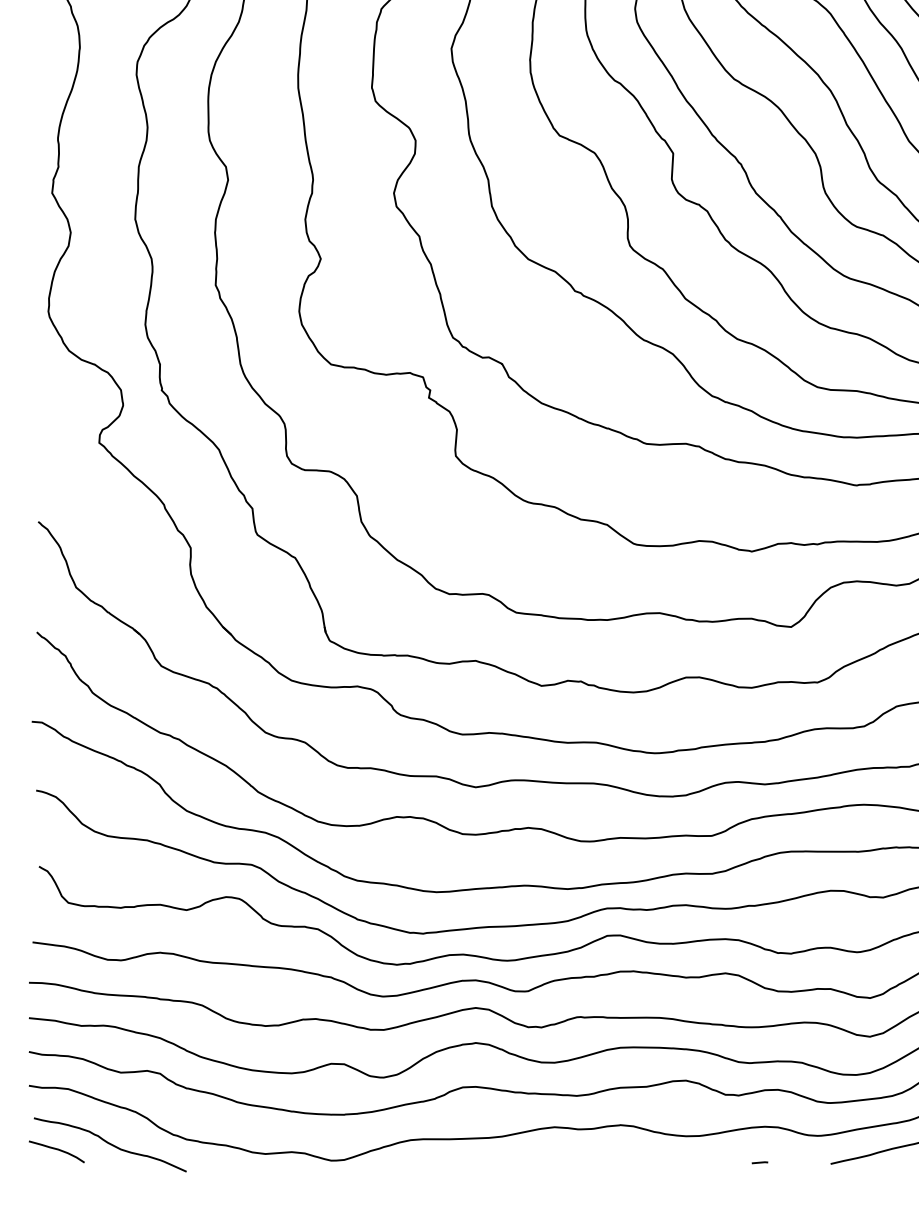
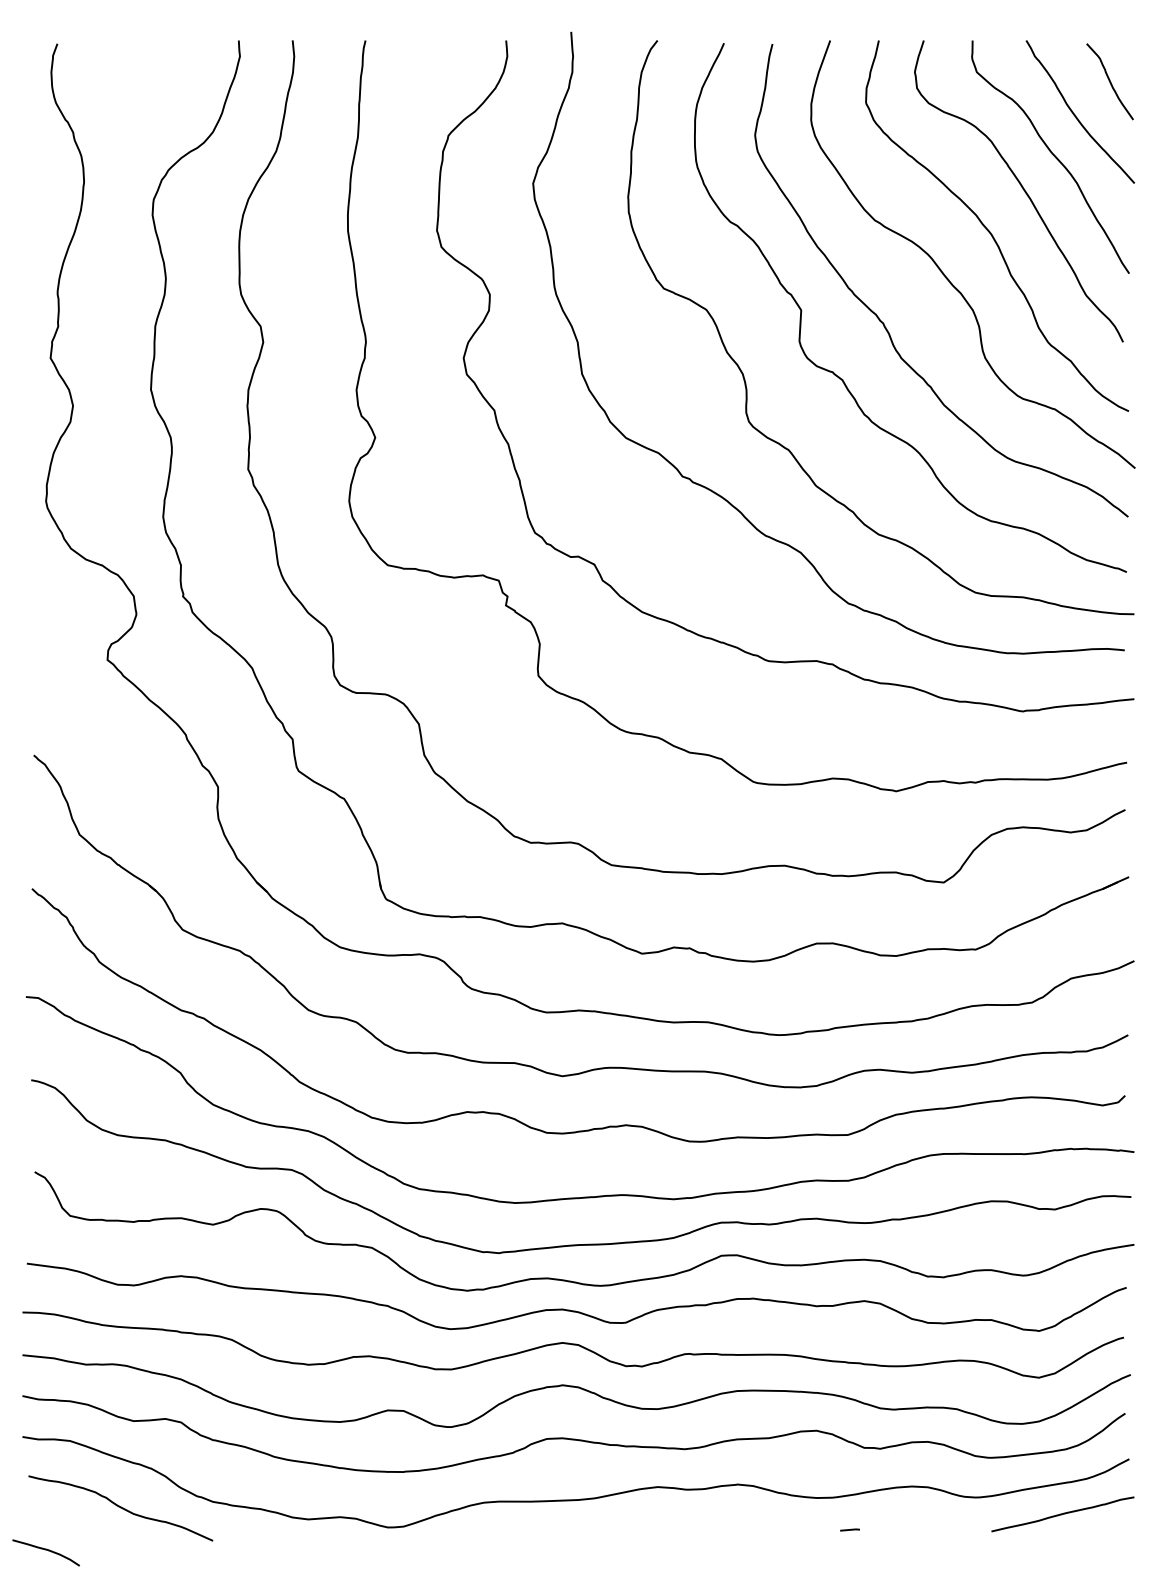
curve: (56, 1149) -> (45, 1550), moved
line: (759, 1162) -> (849, 1529), moved

